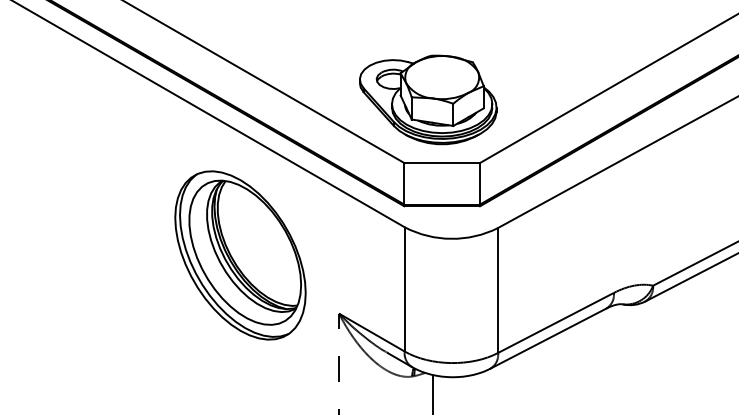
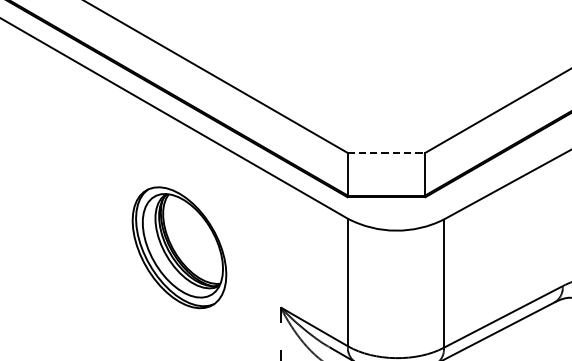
part: (428, 99) -> (372, 87), removed
line: (442, 163) -> (386, 153), solid -> dashed
part: (240, 255) -> (179, 247), size x0.7

